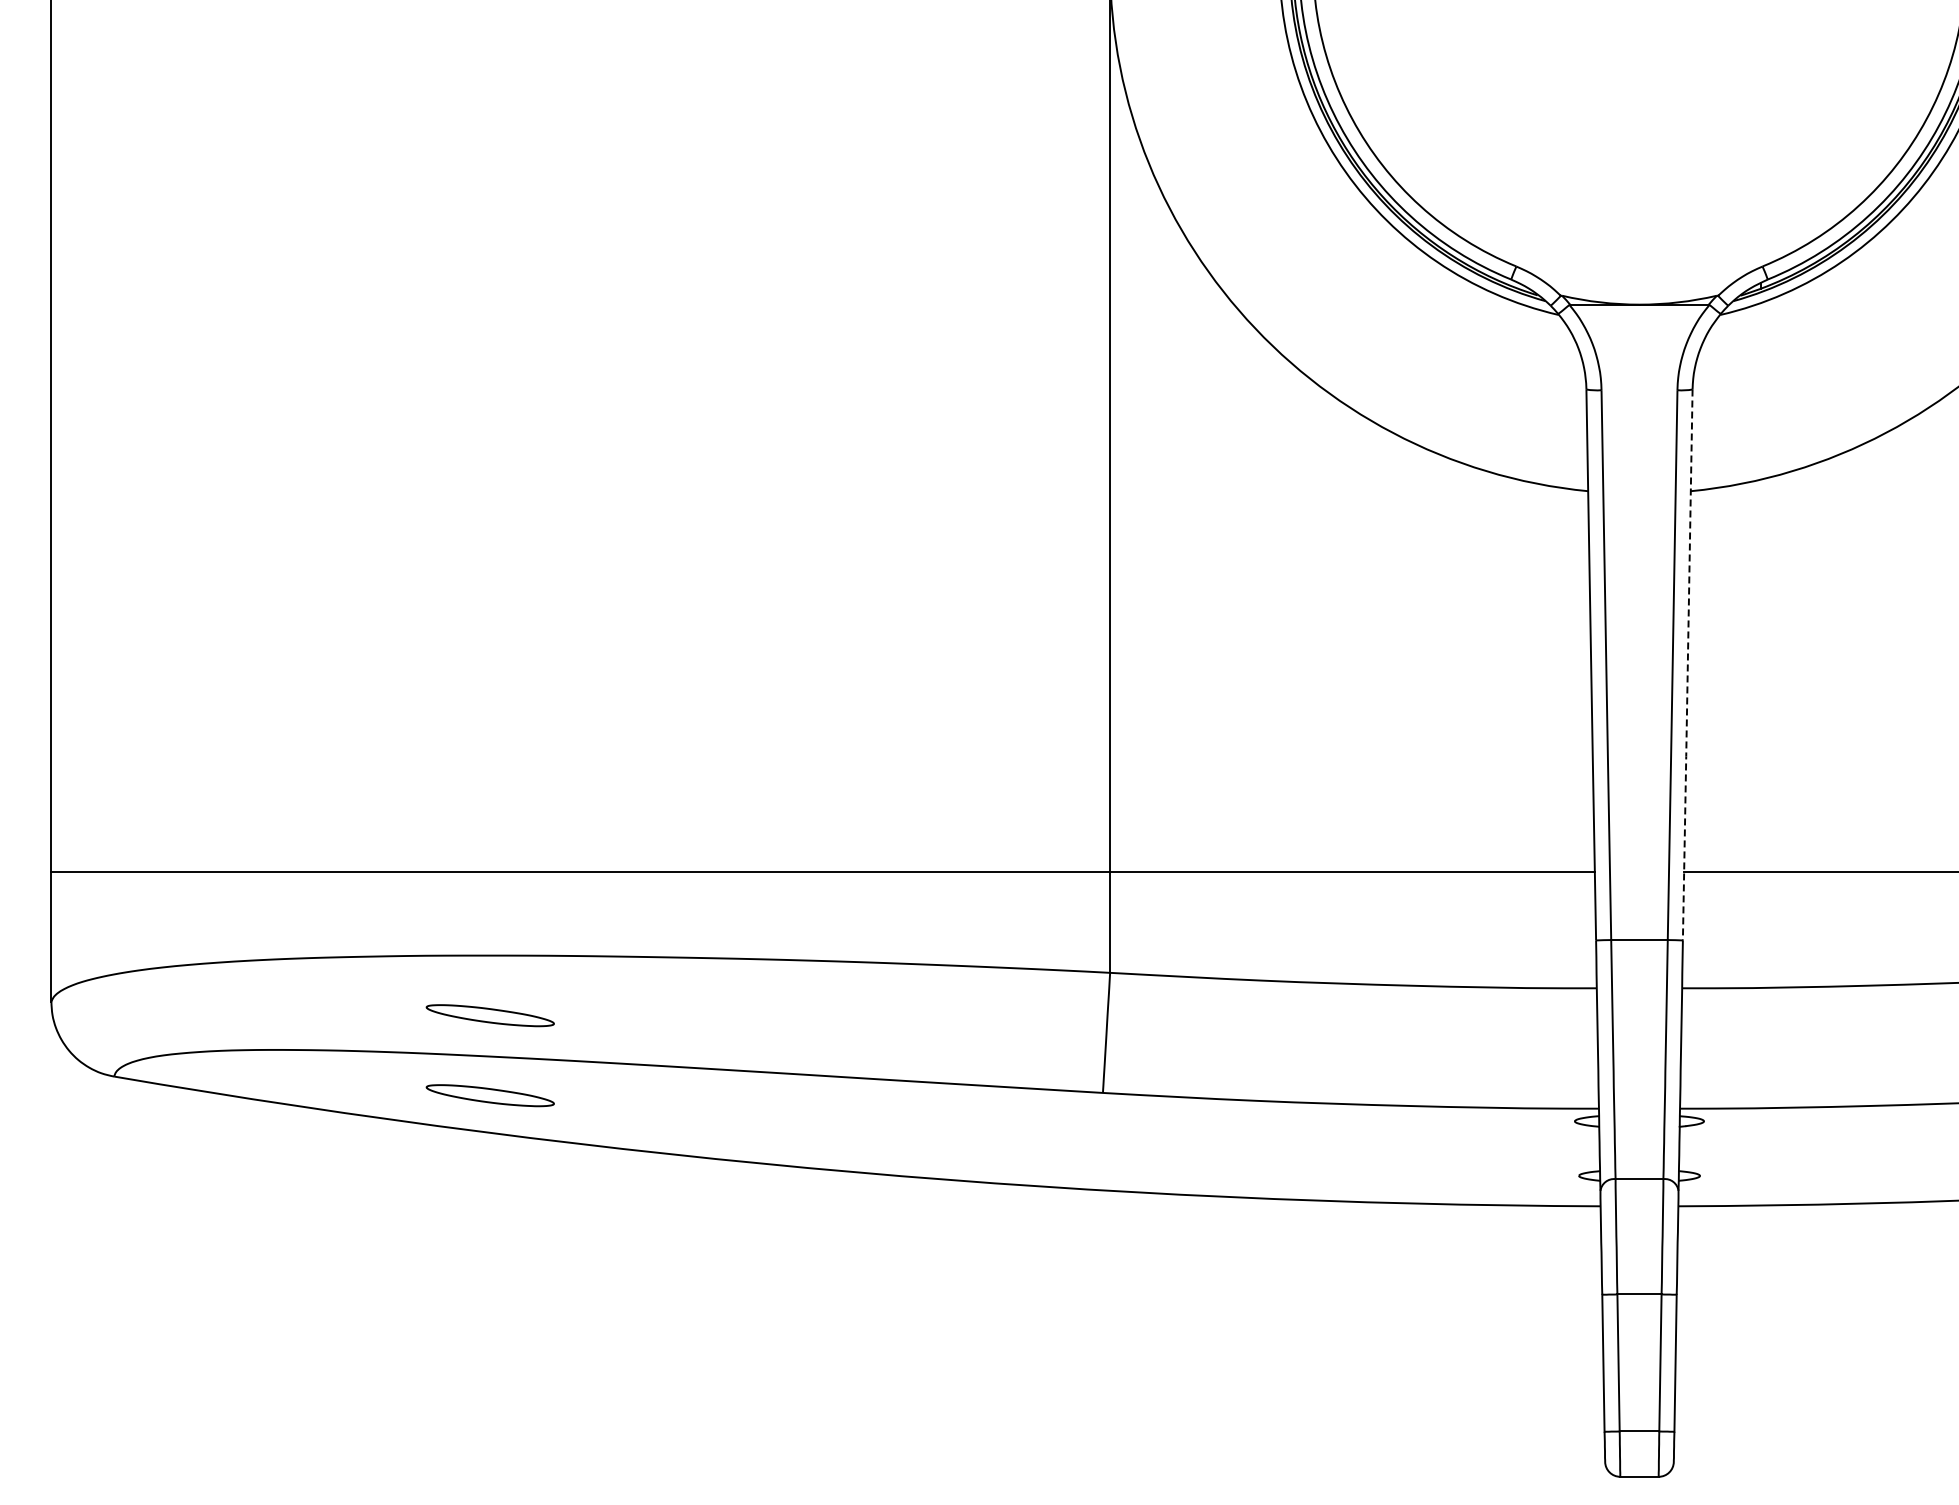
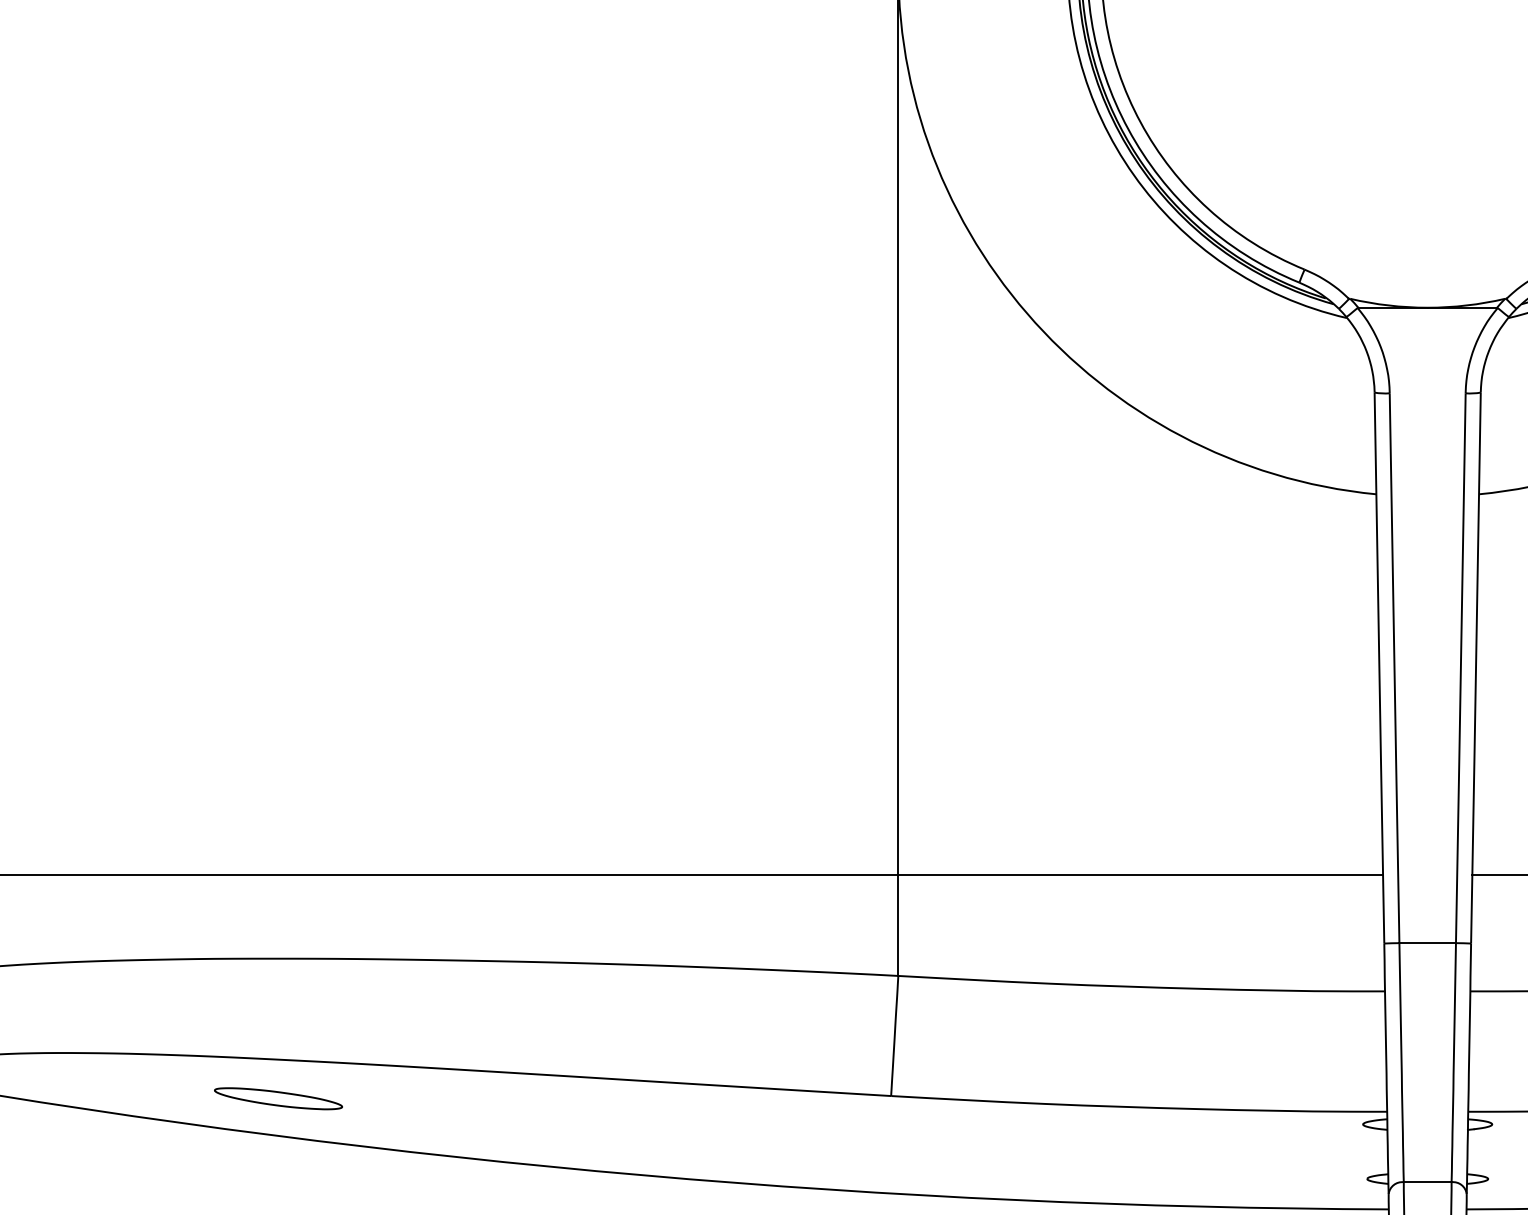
line: (1687, 664) -> (1475, 667), dashed -> solid
part: (489, 1015) -> (277, 1018), removed

